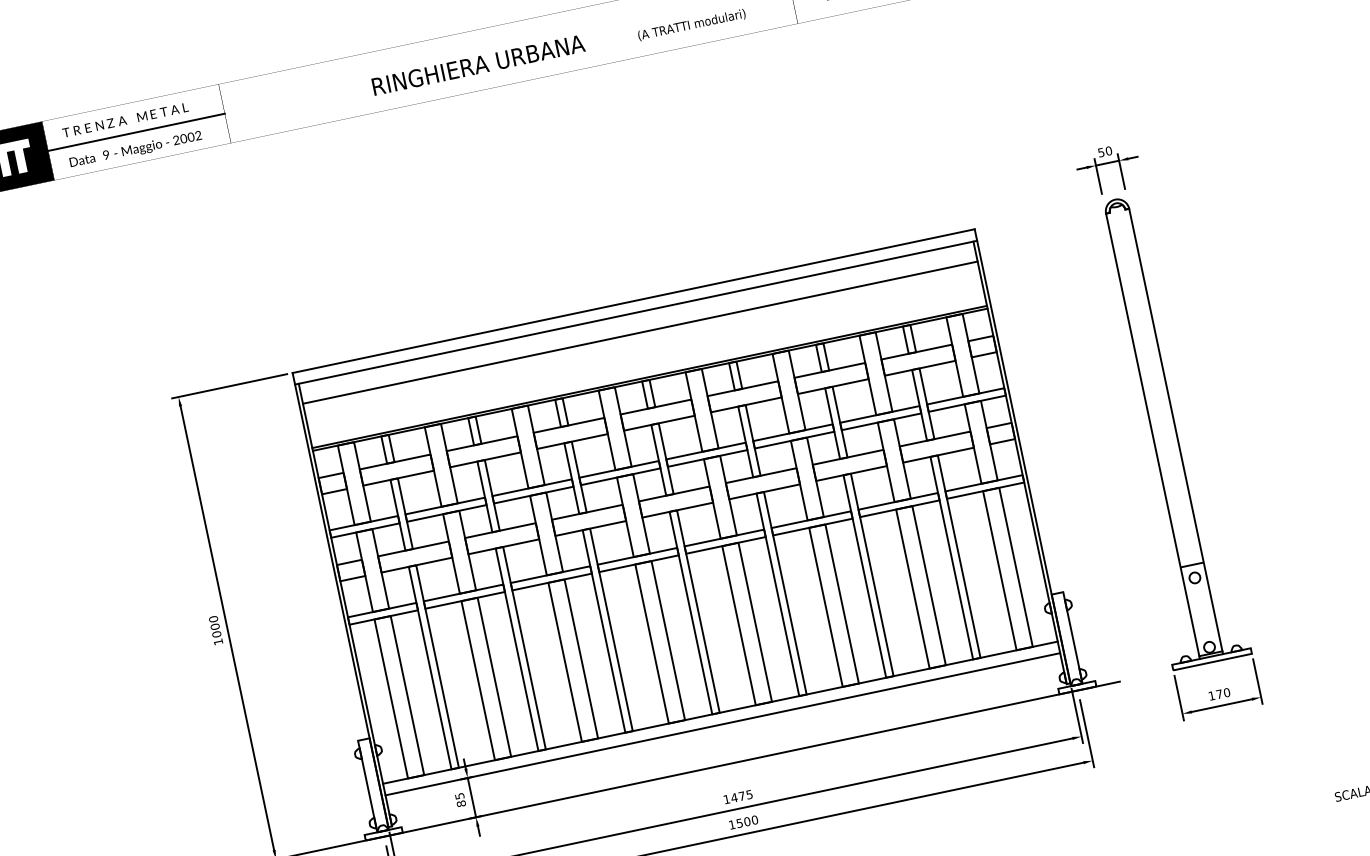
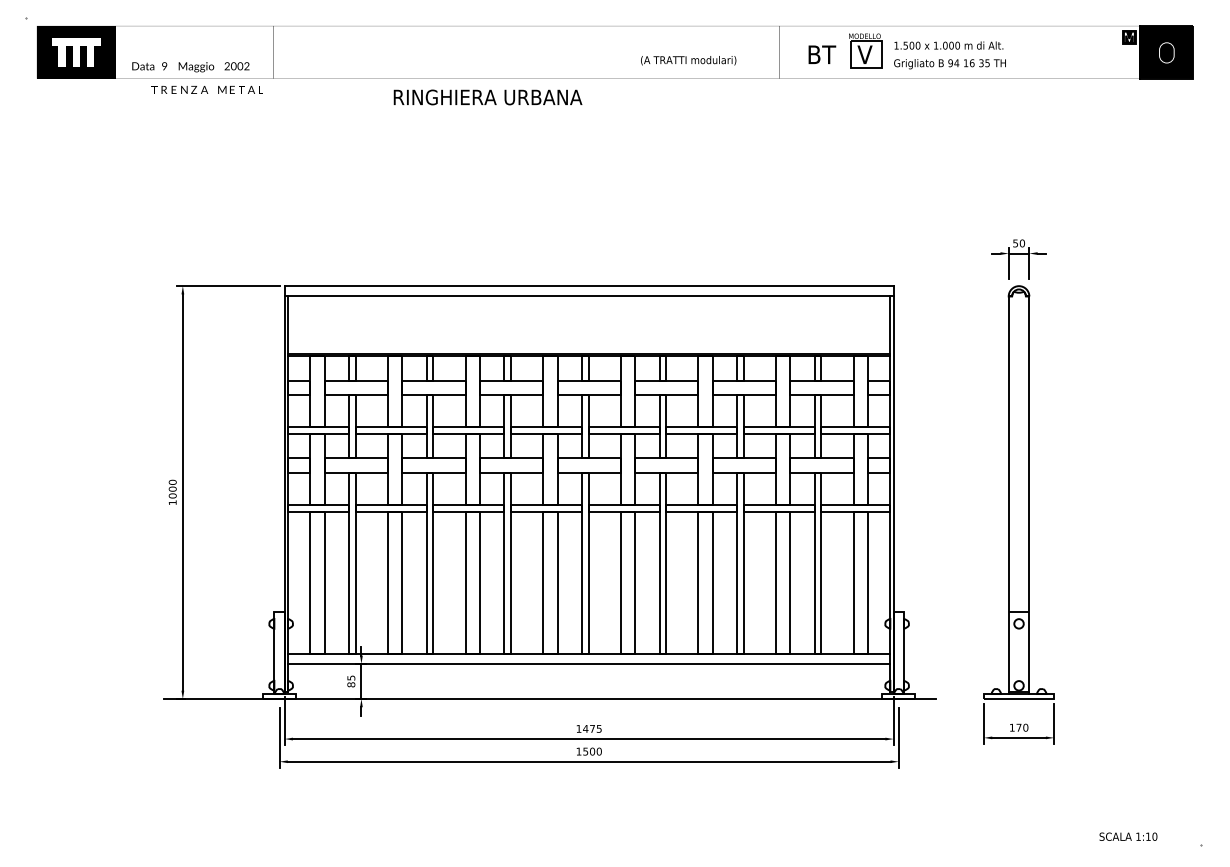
text: (477, 65) -> (487, 97), moved
text: (124, 119) -> (206, 89), moved
line: (136, 132) -> (194, 52), removed
line: (639, 333) -> (588, 314), removed

